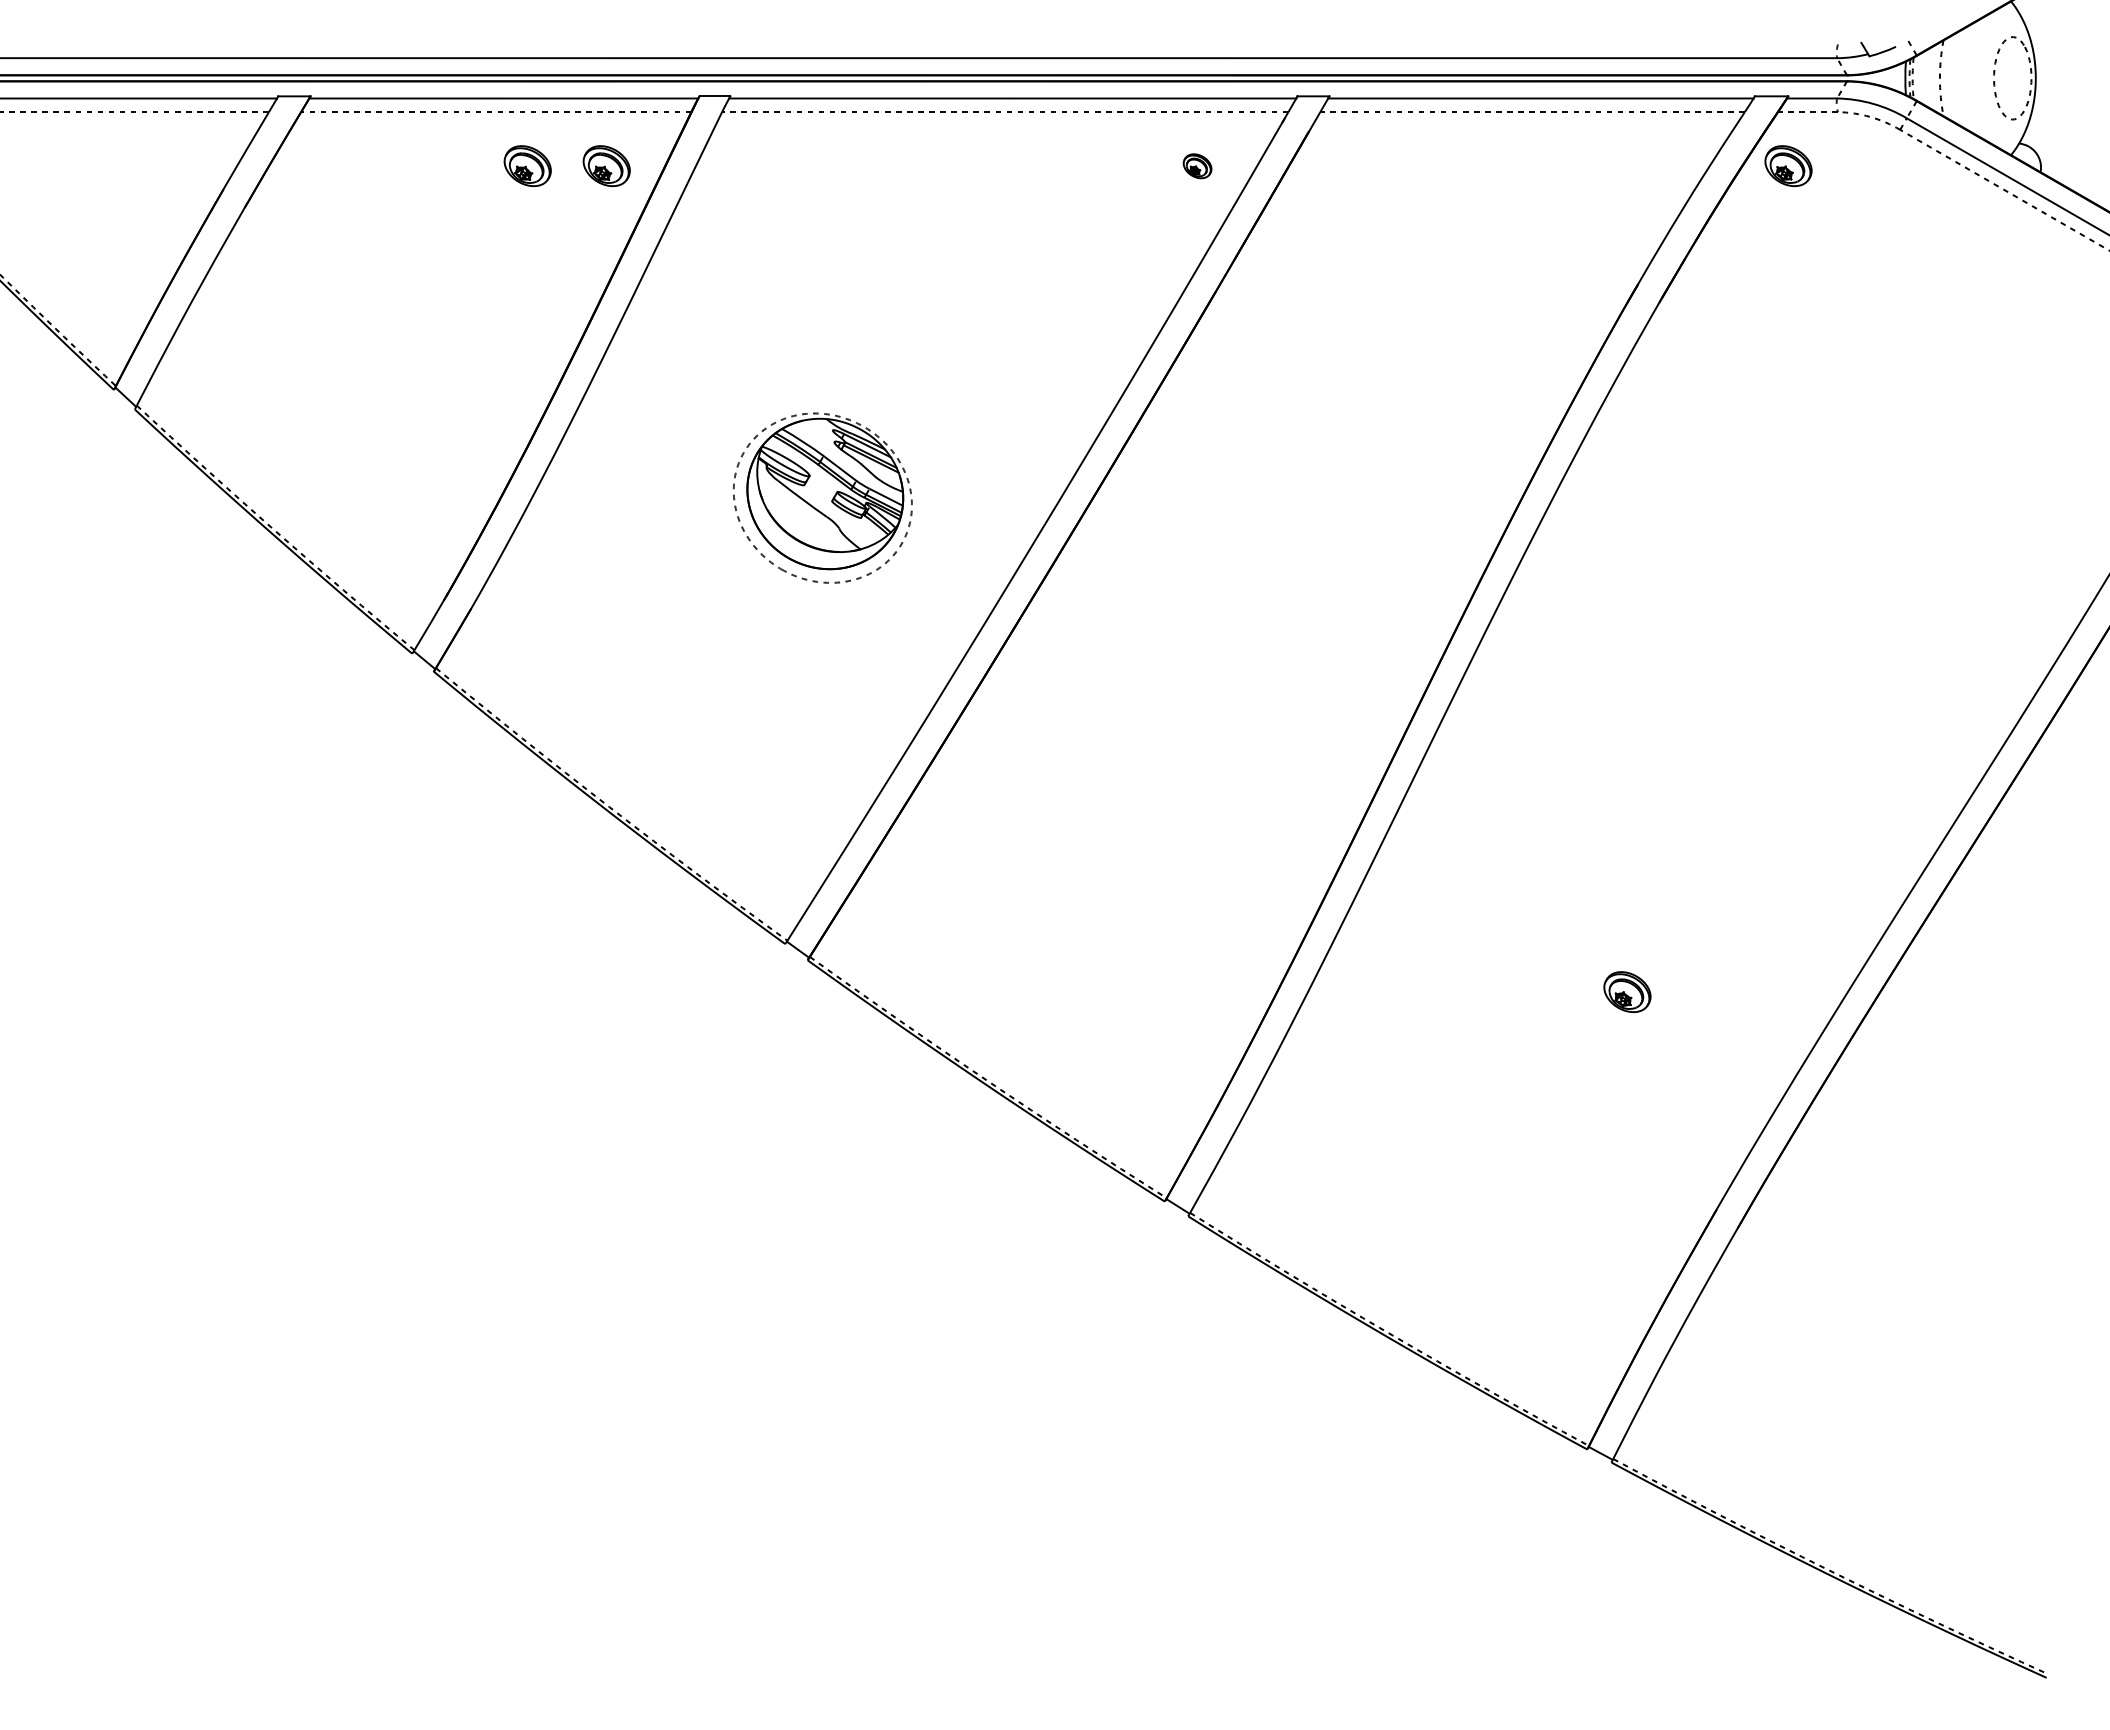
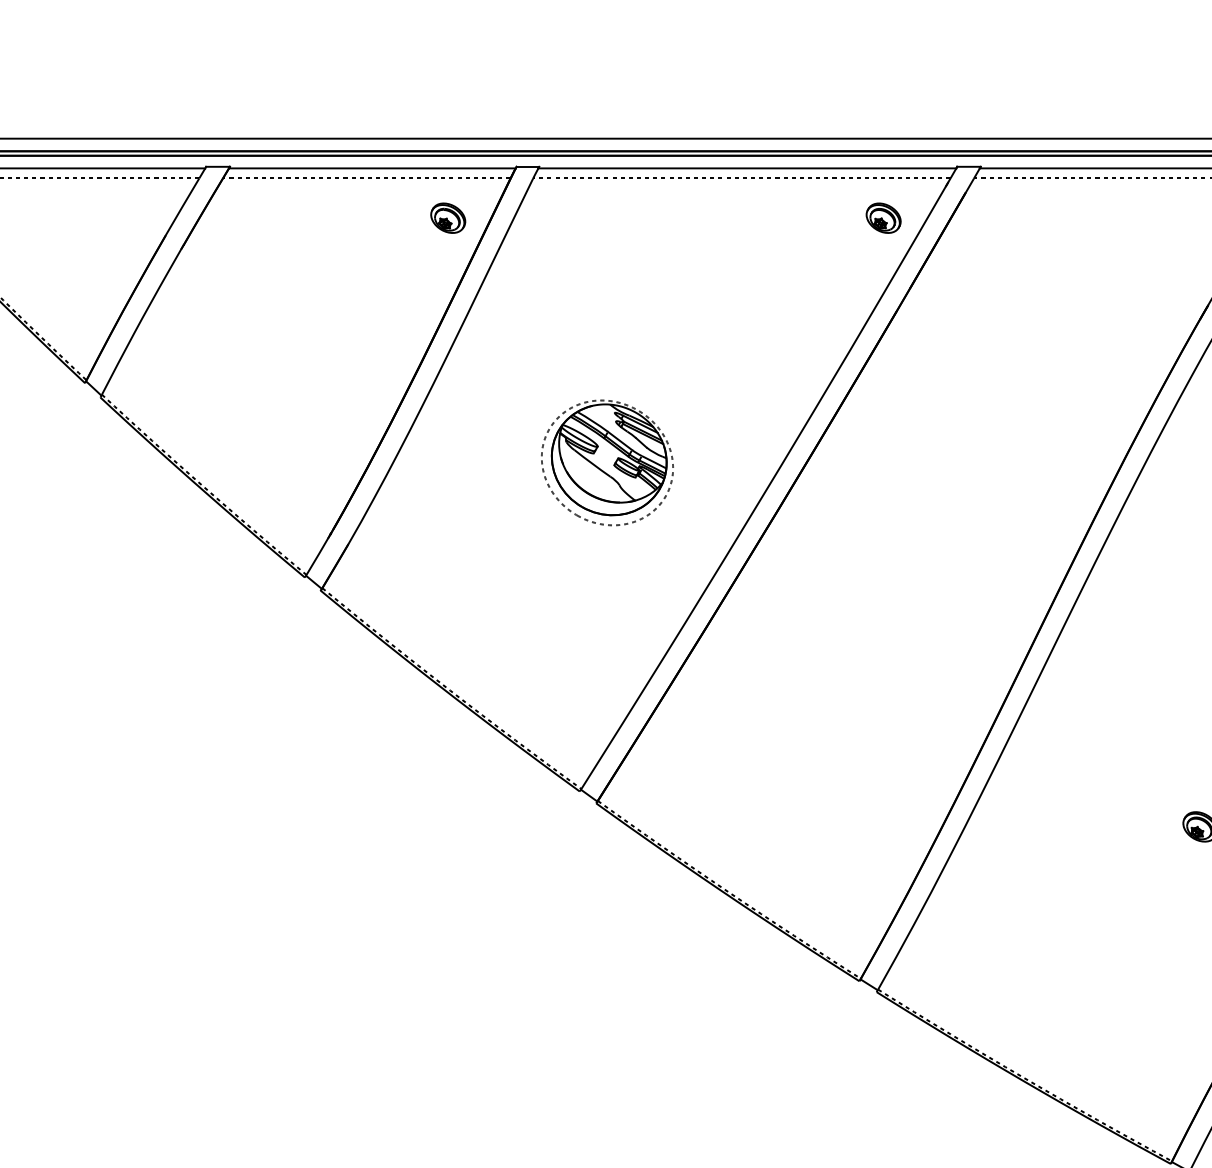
part: (527, 165) -> (389, 217), removed
part: (1197, 166) -> (883, 218), size x1.67

